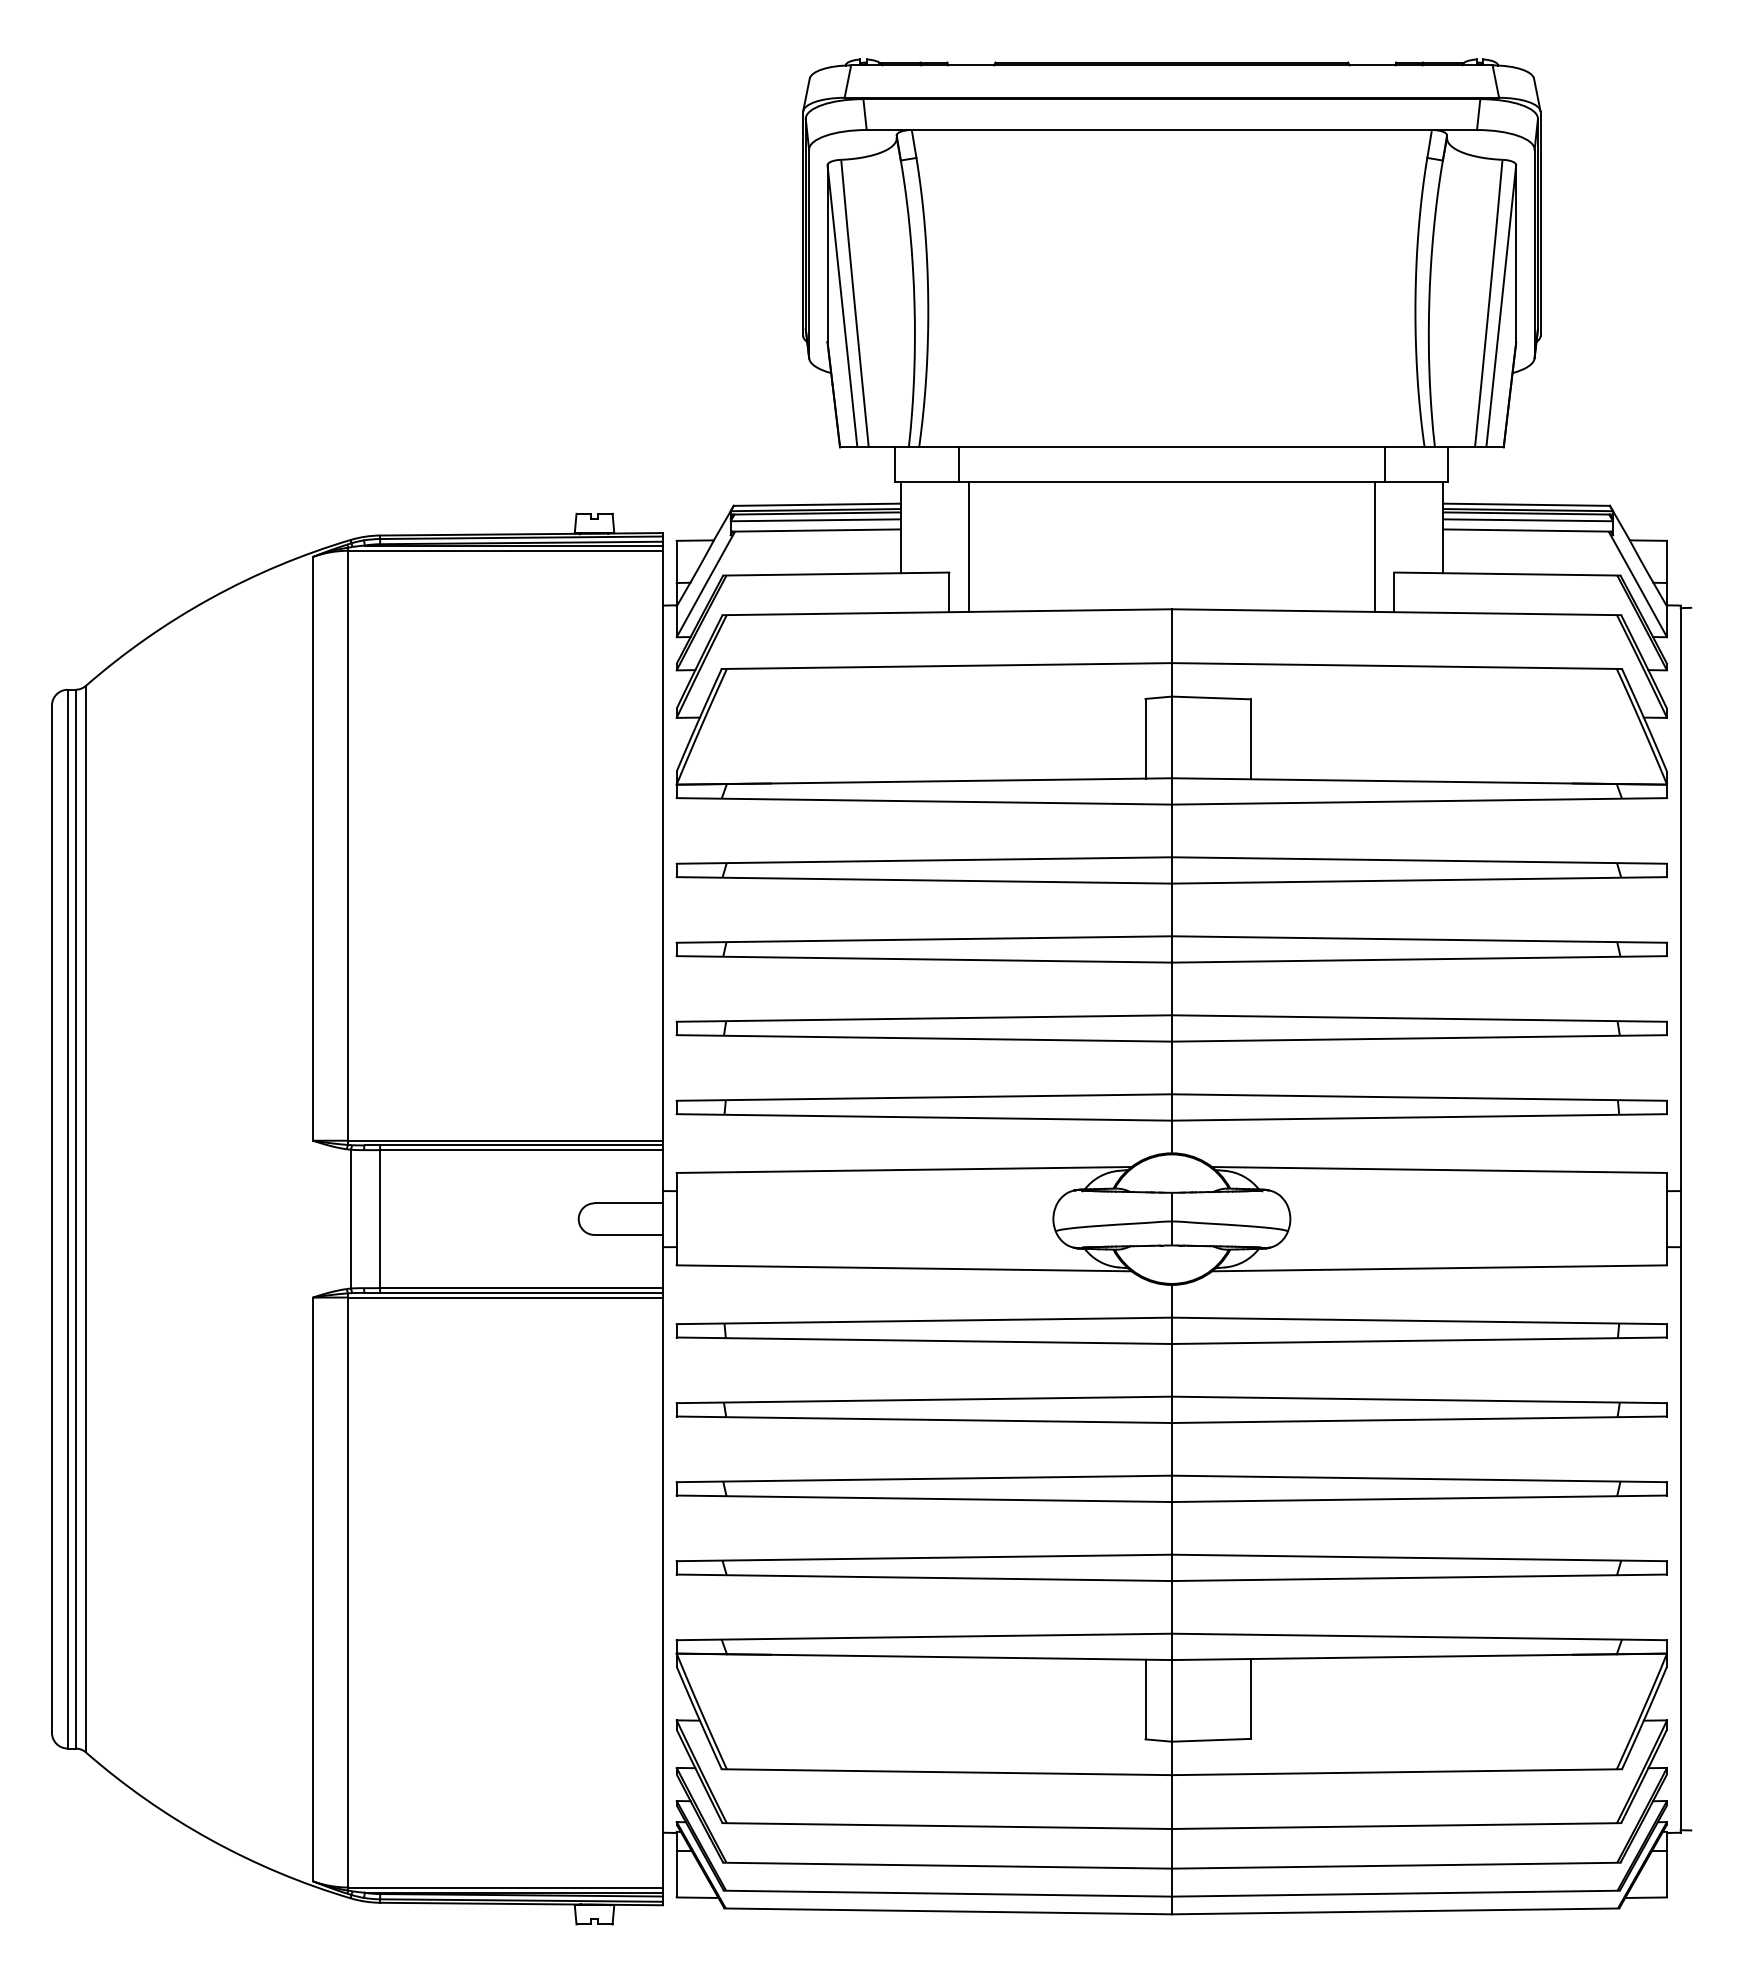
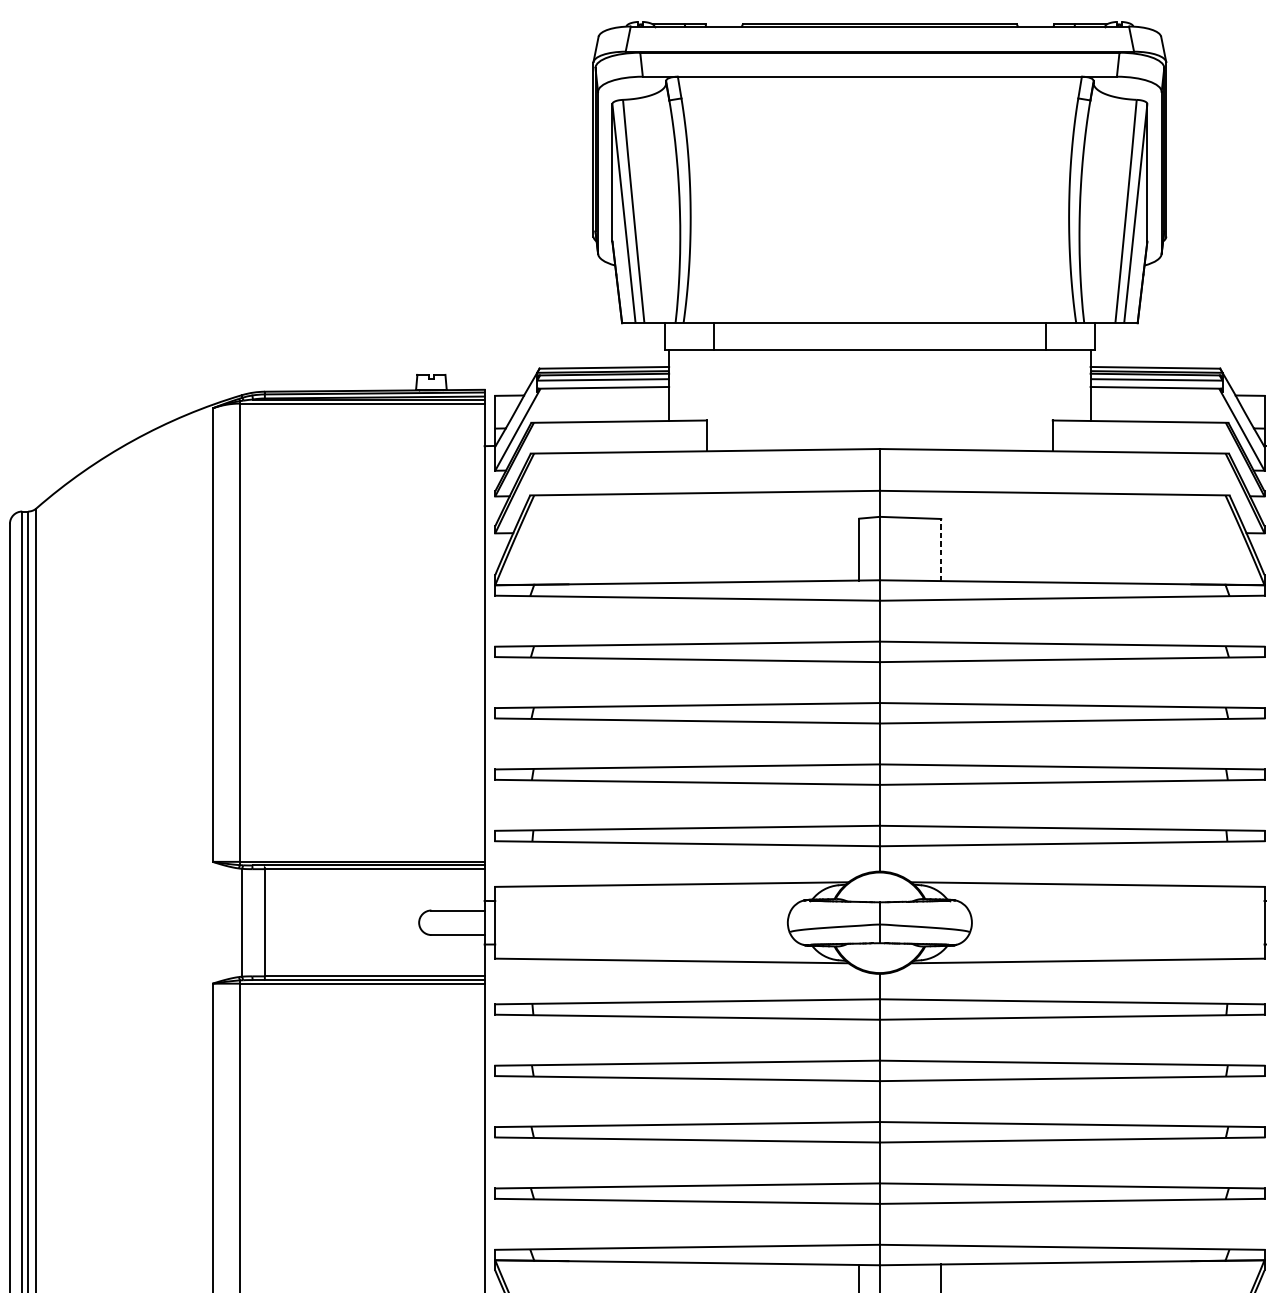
line: (969, 546) -> (722, 400), removed
line: (1374, 546) -> (1037, 400), removed
line: (1250, 739) -> (940, 550), solid -> dashed

